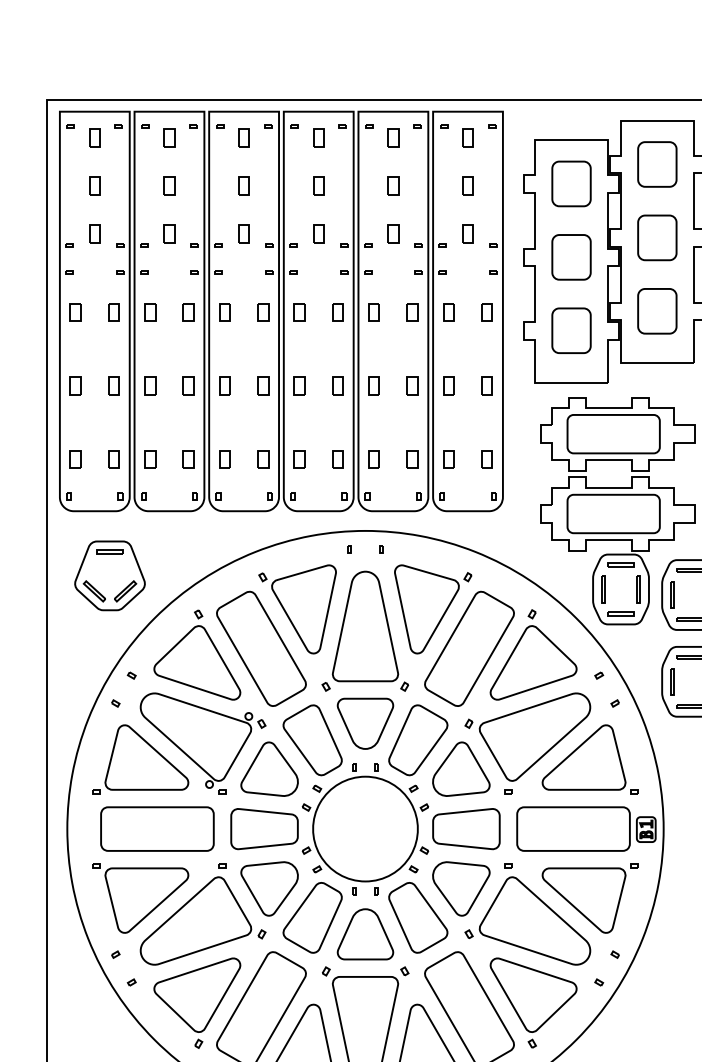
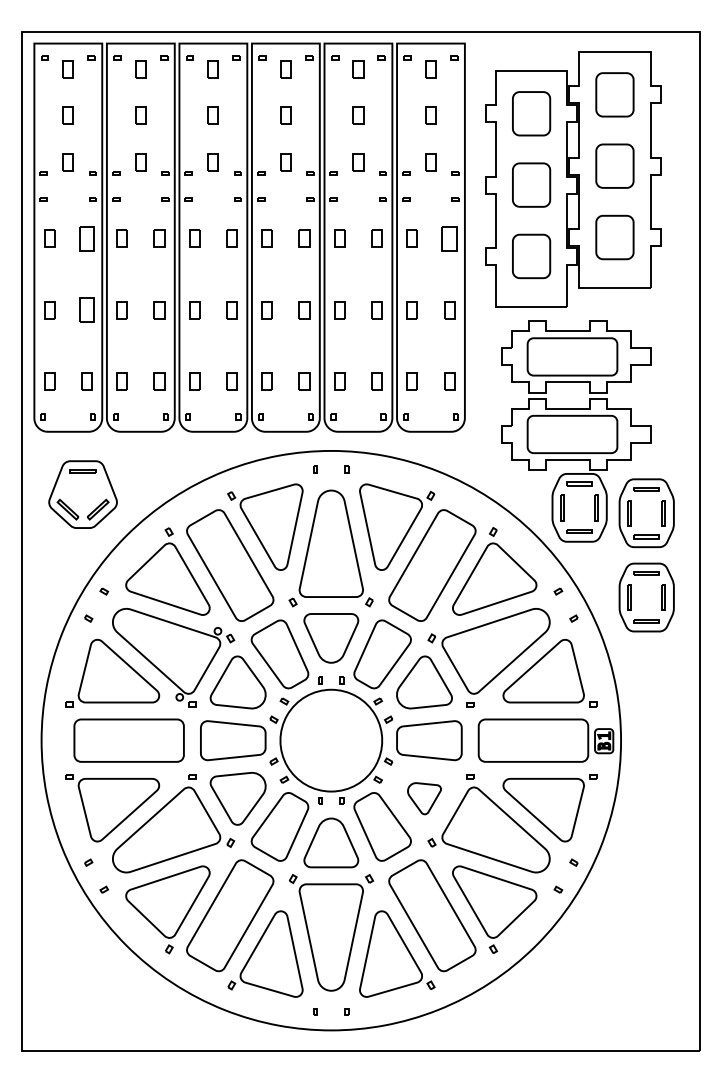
part: (113, 312) -> (86, 238), size x1.4
part: (487, 312) -> (449, 238), size x1.4
part: (113, 386) -> (86, 310), size x1.4
part: (461, 888) -> (424, 798), size x0.6

